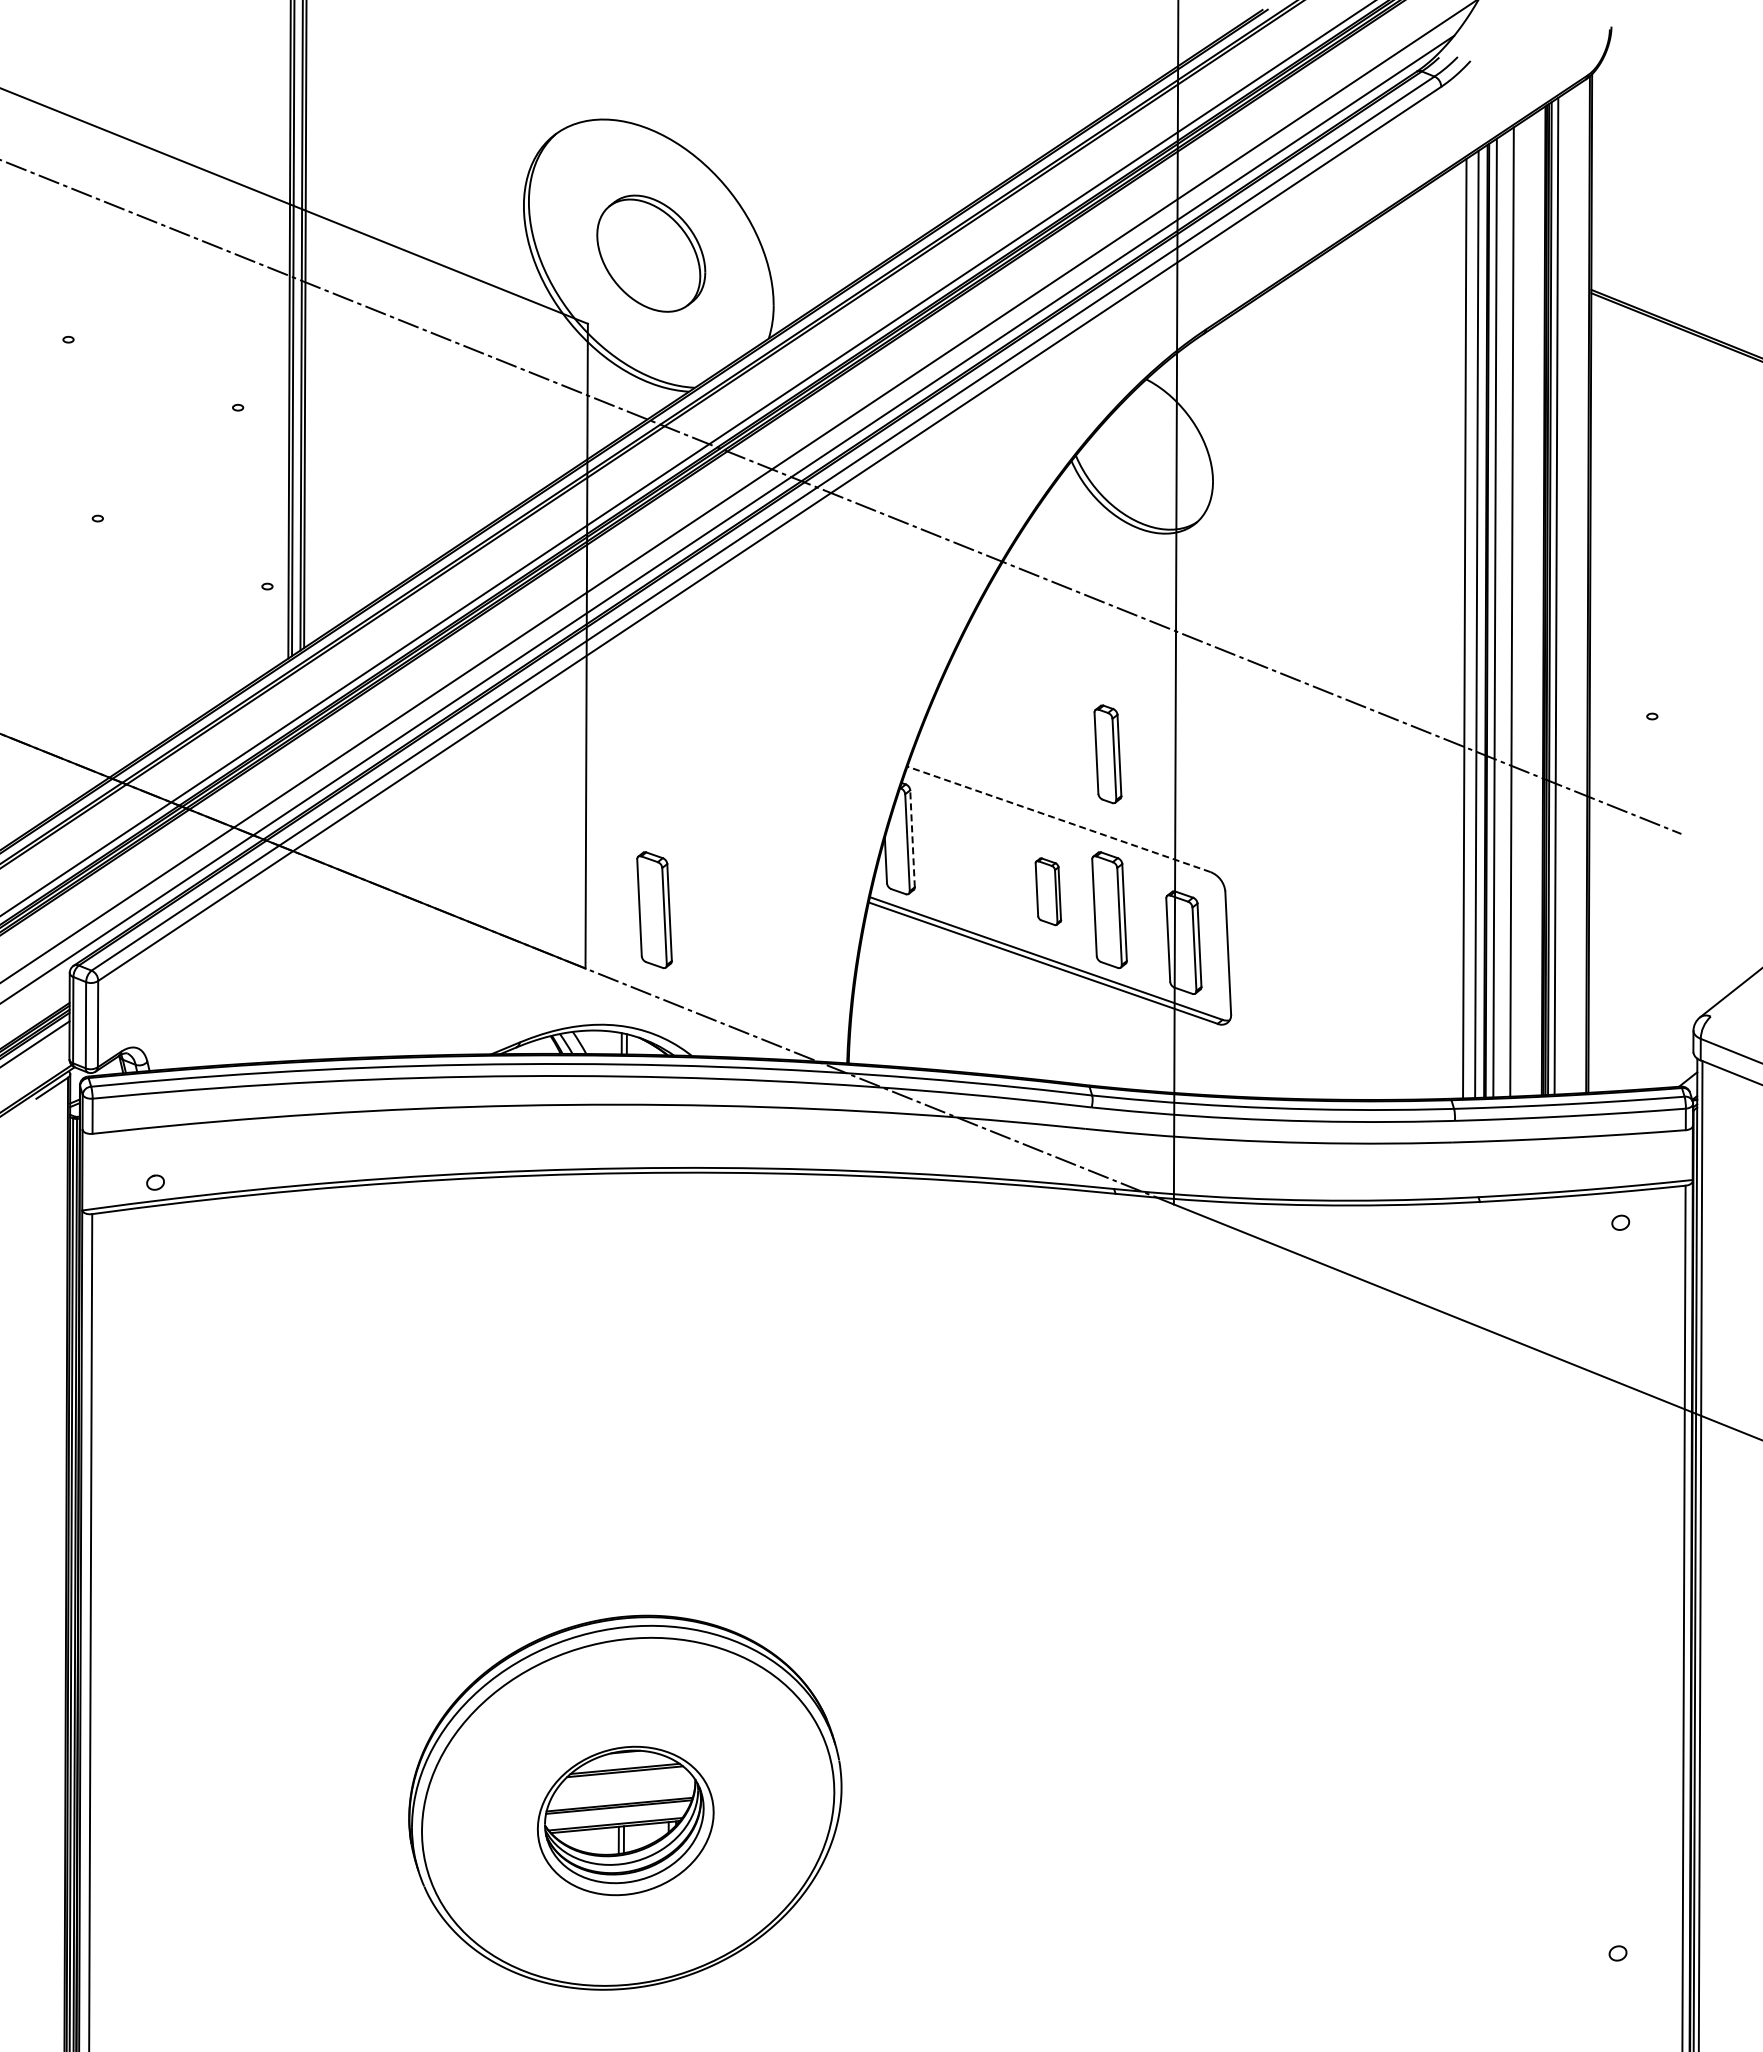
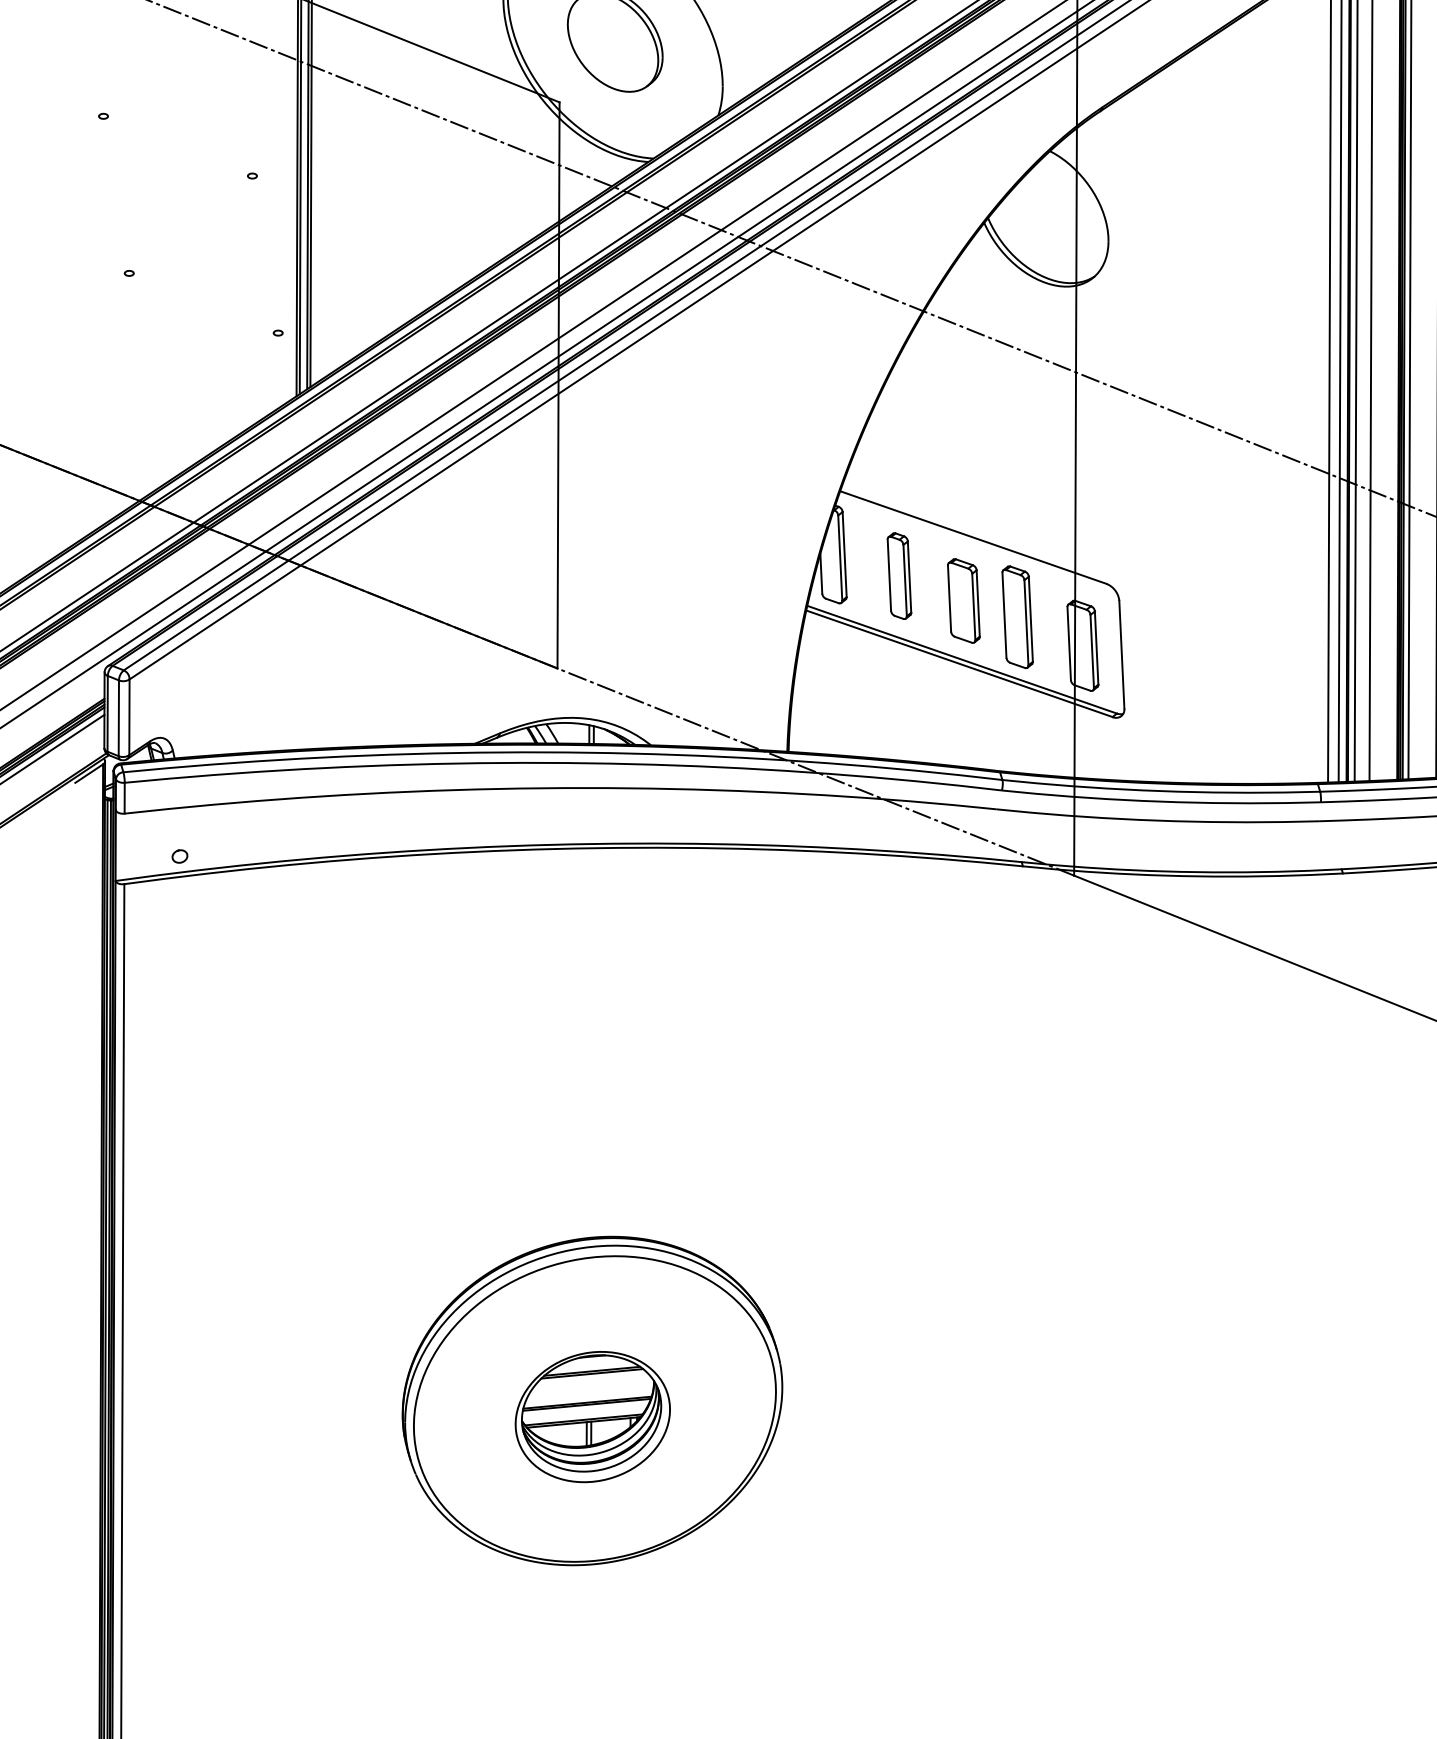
part: (1107, 754) -> (899, 576), moved
line: (1058, 819) -> (972, 537), dashed -> solid
line: (912, 838) -> (844, 554), dashed -> solid
part: (1048, 891) -> (964, 600), size x1.43
part: (654, 910) -> (618, 617), removed

